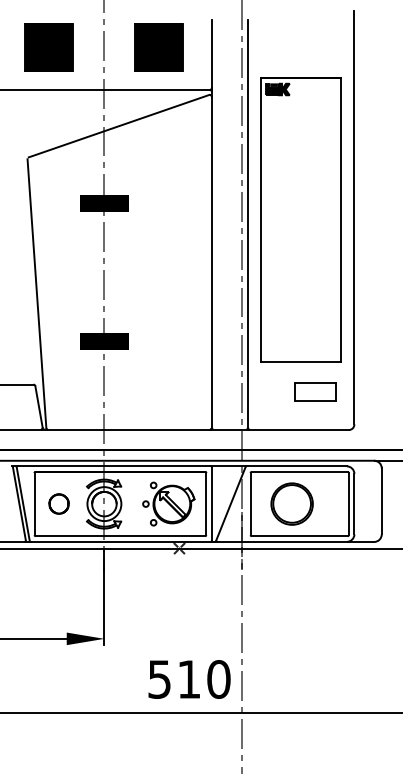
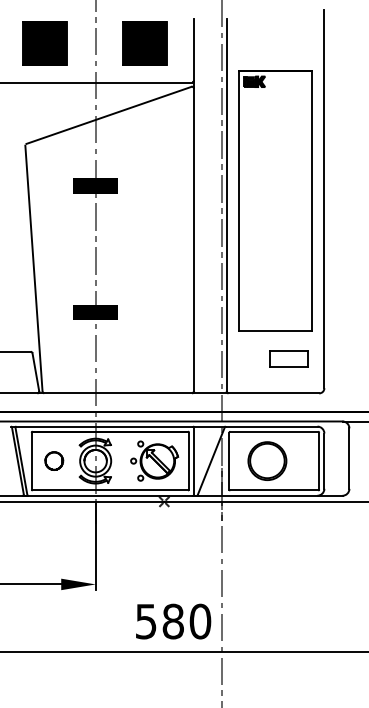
text: (188, 679) -> (172, 621), 510 -> 580

